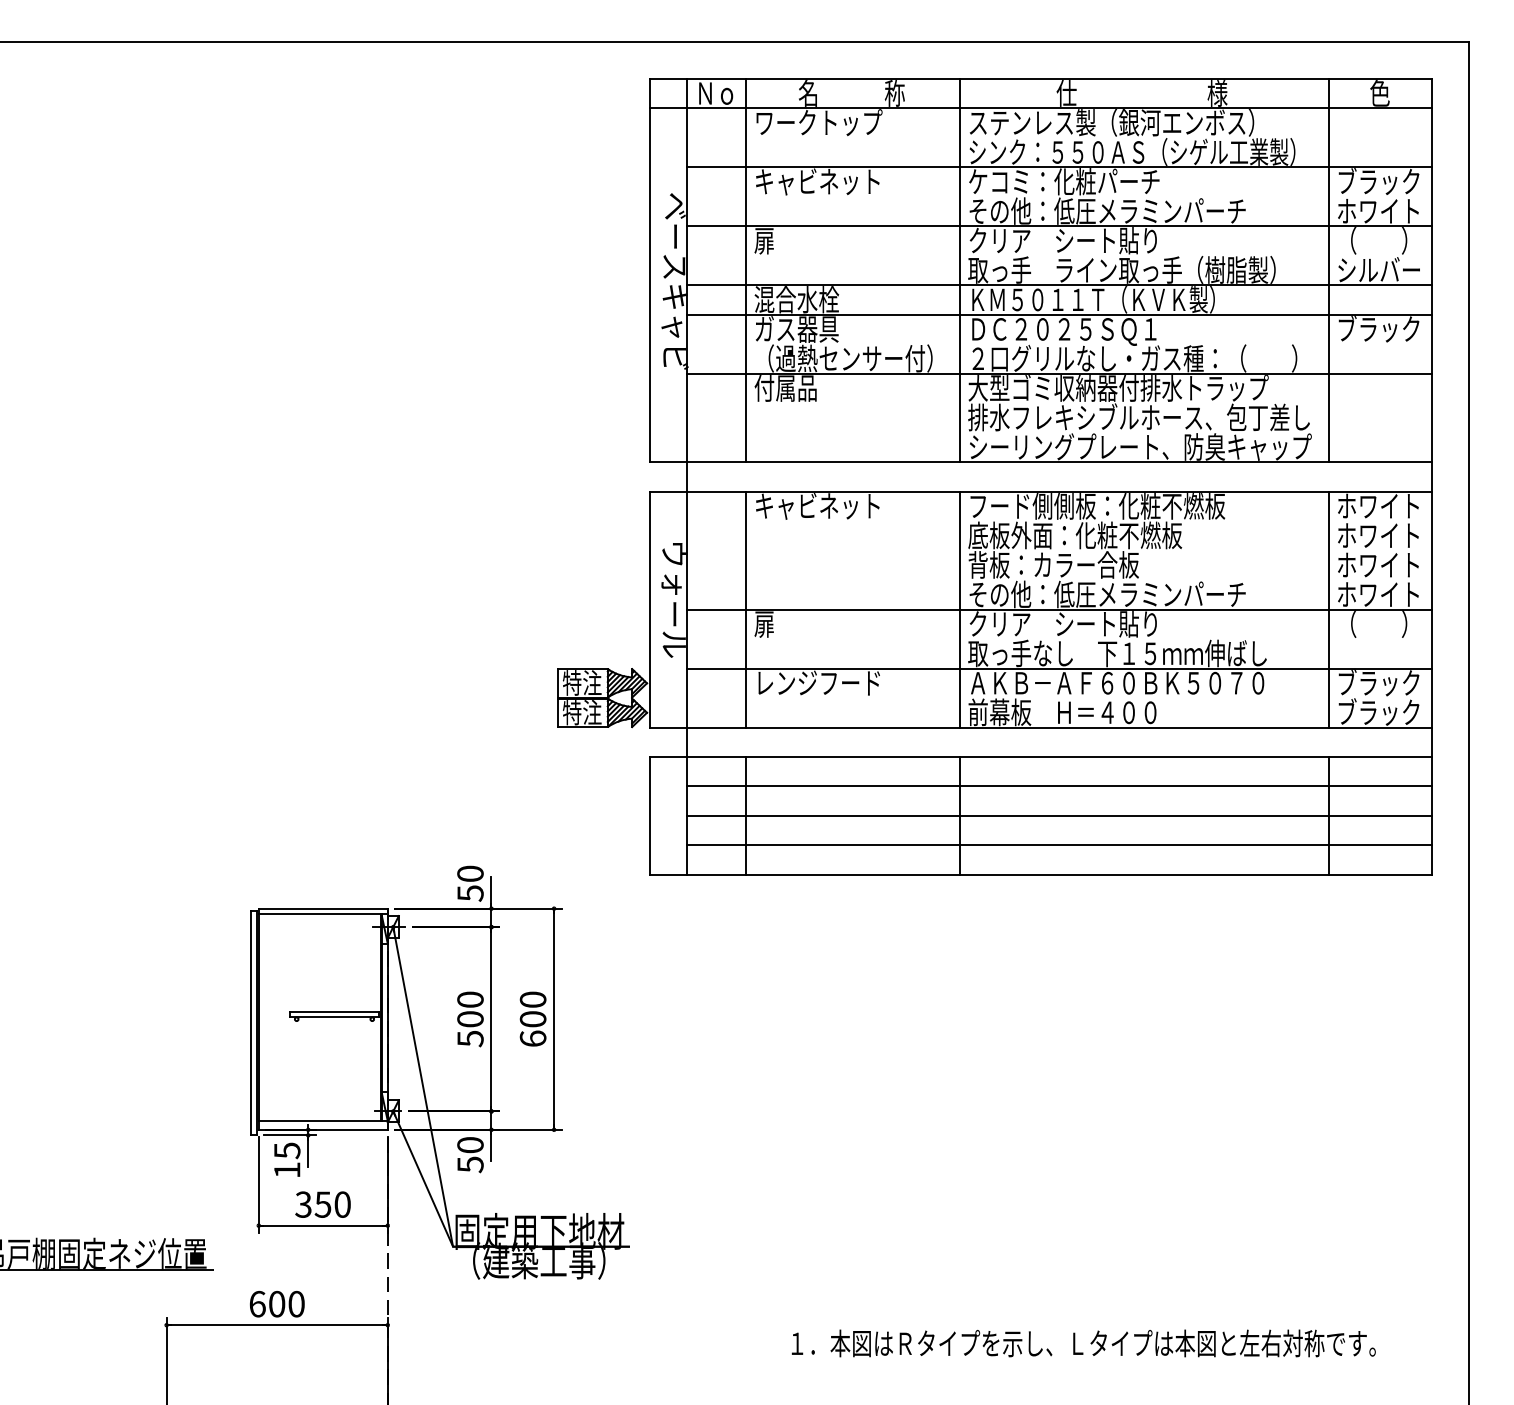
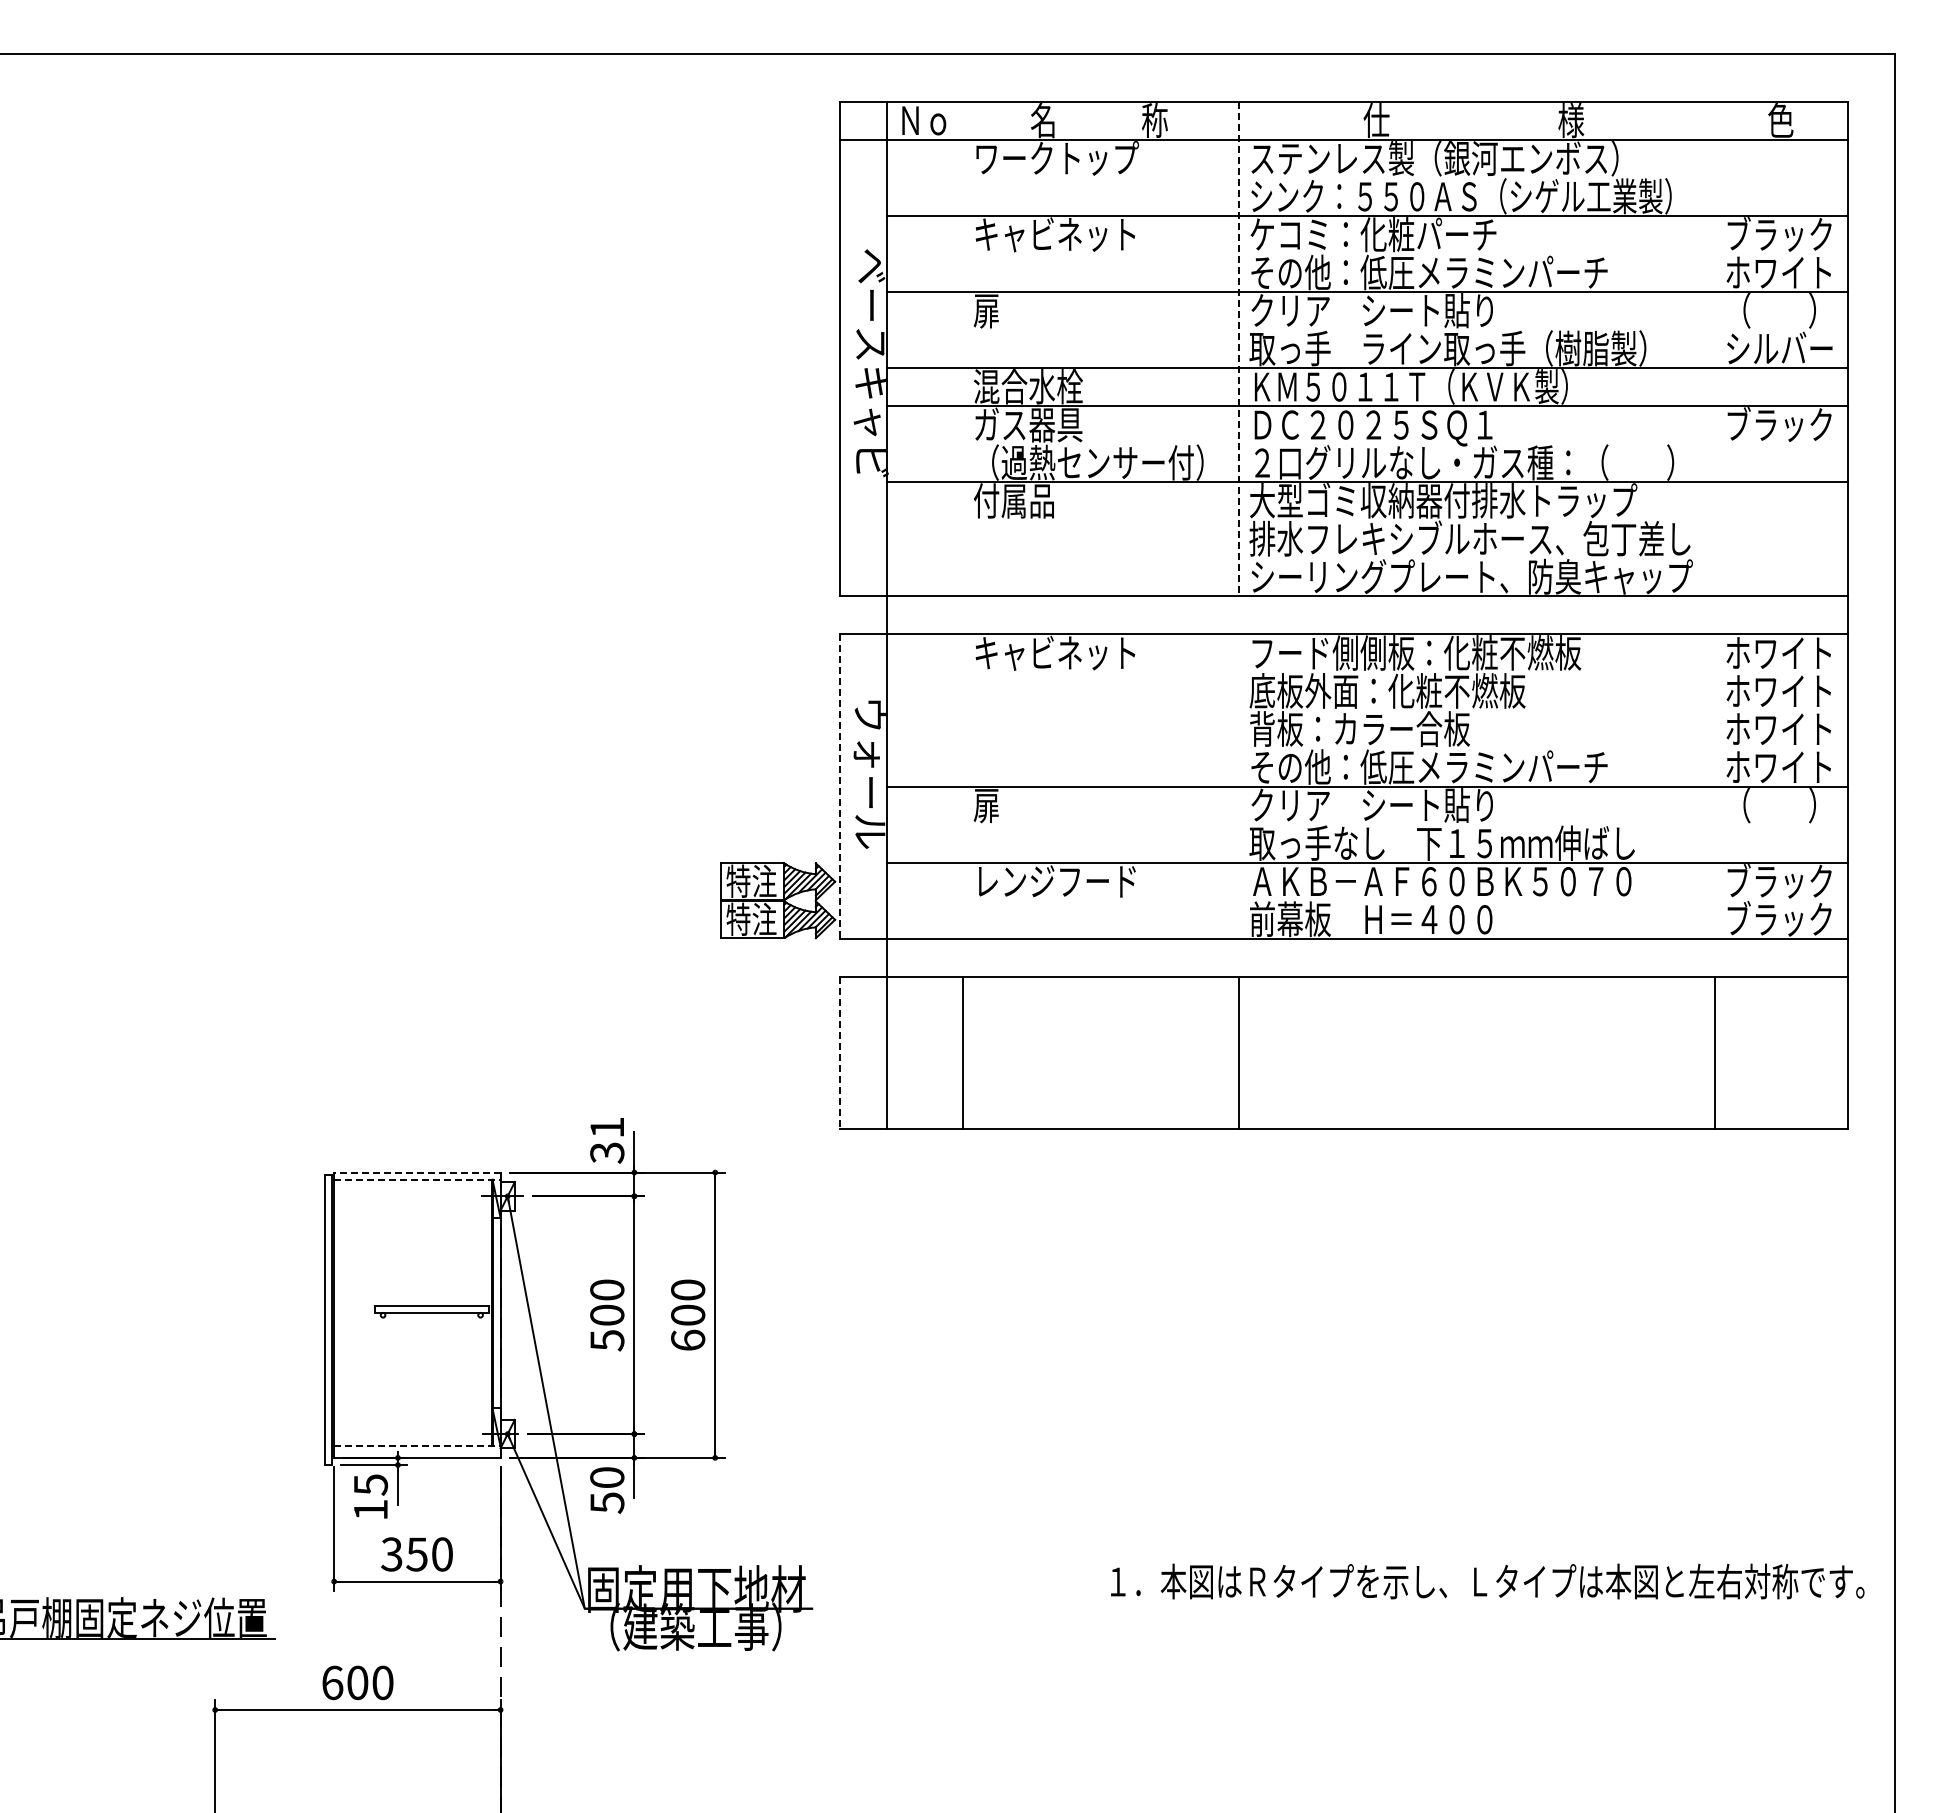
line: (746, 270) -> (963, 348), removed
line: (960, 270) -> (1239, 349), solid -> dashed
line: (1328, 270) -> (1714, 348), removed
line: (746, 609) -> (963, 786), removed
line: (960, 609) -> (1239, 786), removed
line: (1328, 609) -> (1714, 786), removed
line: (650, 610) -> (839, 787), solid -> dashed
line: (1059, 786) -> (1367, 1014), removed
line: (1059, 815) -> (1367, 1052), removed
line: (650, 816) -> (839, 1053), solid -> dashed
line: (1059, 845) -> (1367, 1090), removed
text: (470, 883) -> (607, 1140), 50 -> 31
line: (322, 908) -> (416, 1172), solid -> dashed
line: (323, 914) -> (417, 1179), solid -> dashed
line: (323, 1121) -> (417, 1446), solid -> dashed
text: (1083, 1343) -> (1487, 1581), moved

